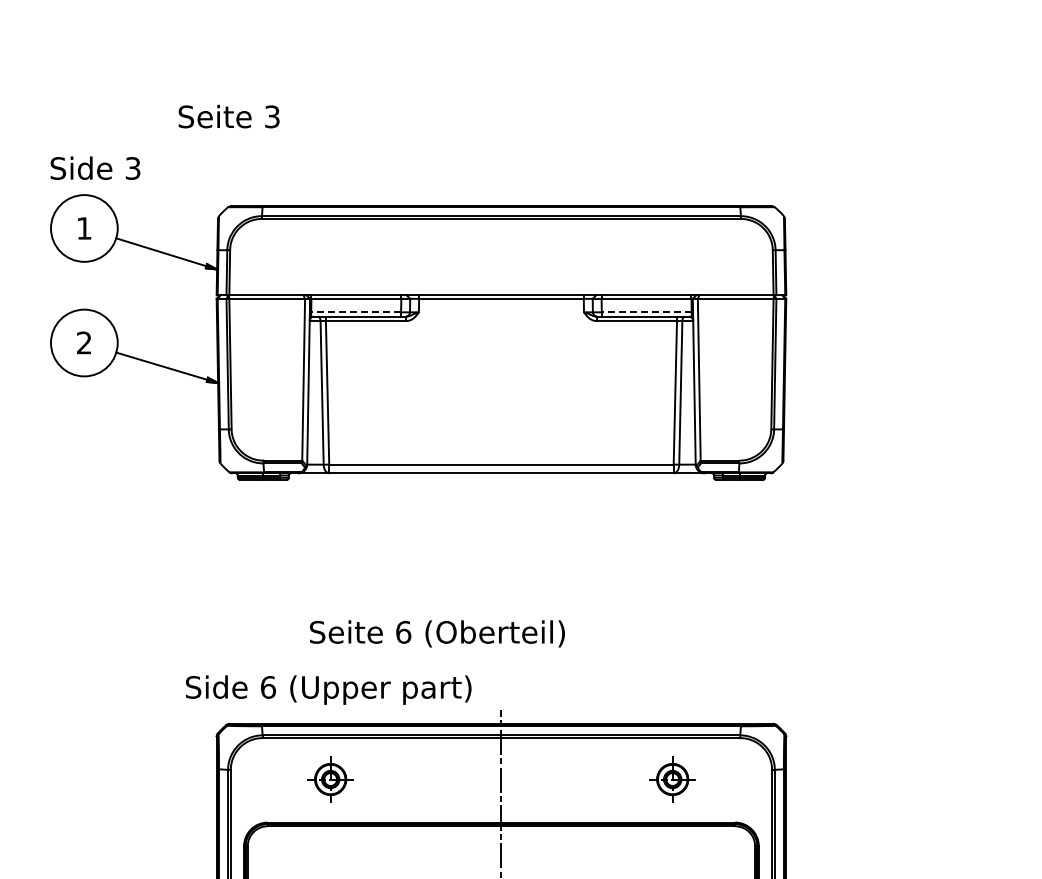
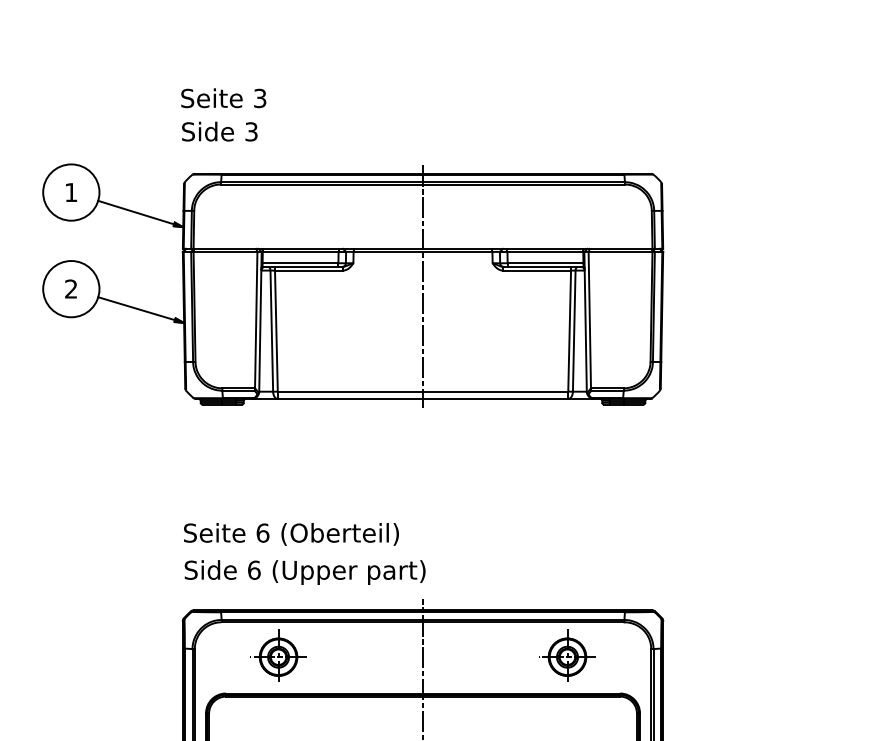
text: (228, 116) -> (223, 98), moved
text: (95, 167) -> (219, 131), moved
line: (356, 312) -> (300, 263), dashed -> solid
line: (646, 312) -> (545, 263), dashed -> solid
line: (501, 340) -> (423, 287), added
text: (437, 633) -> (291, 534), moved
text: (328, 689) -> (305, 572), moved
part: (331, 779) -> (279, 657), size x1.43
part: (672, 779) -> (567, 657), size x1.43

